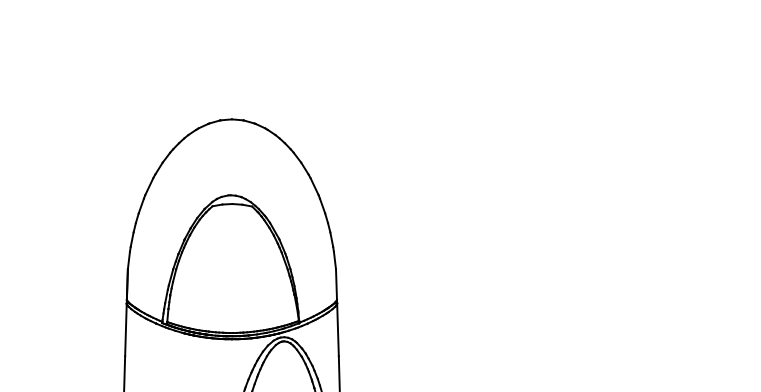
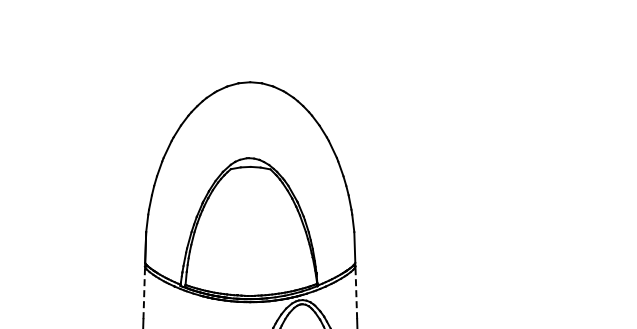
line: (125, 329) -> (143, 292), solid -> dashed
line: (337, 329) -> (355, 292), solid -> dashed

